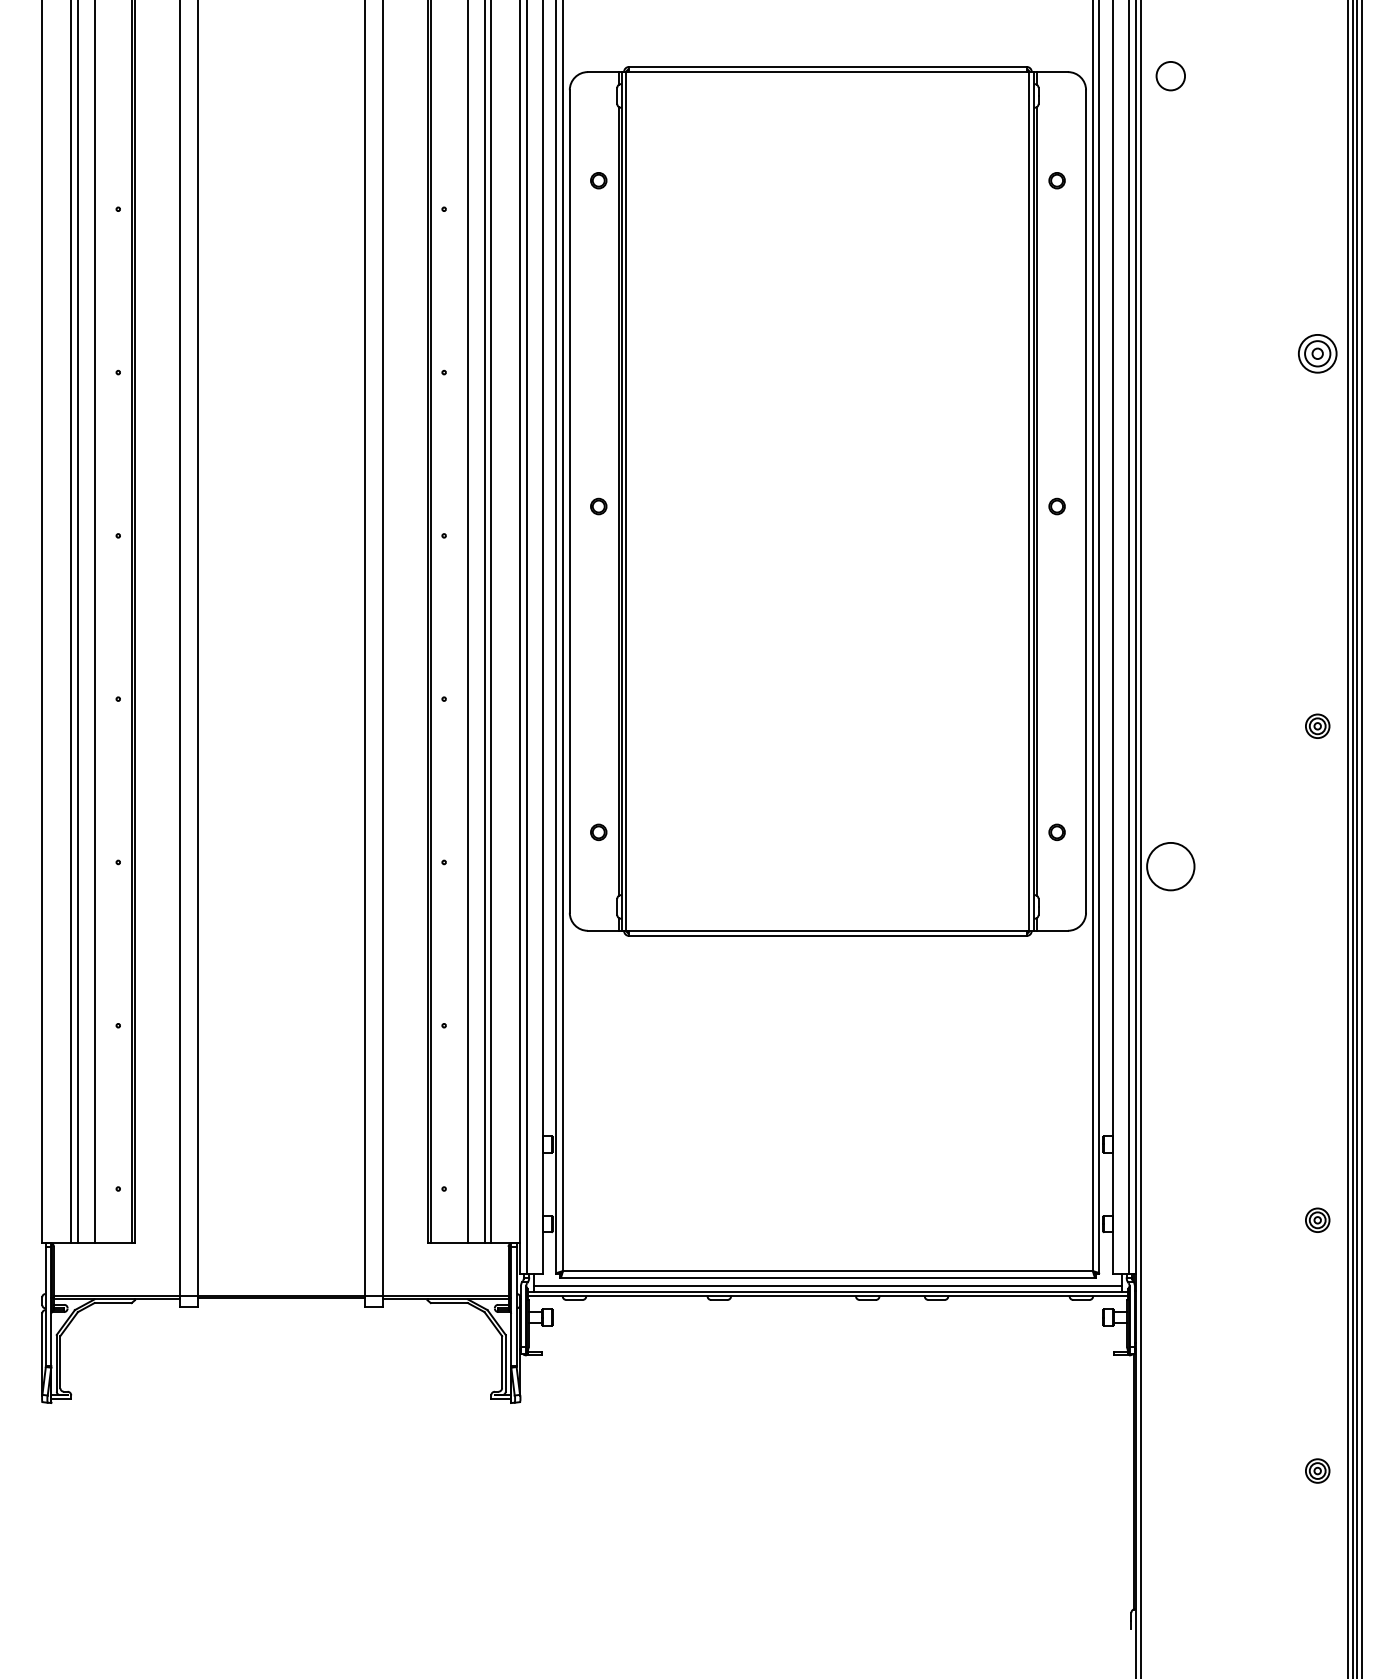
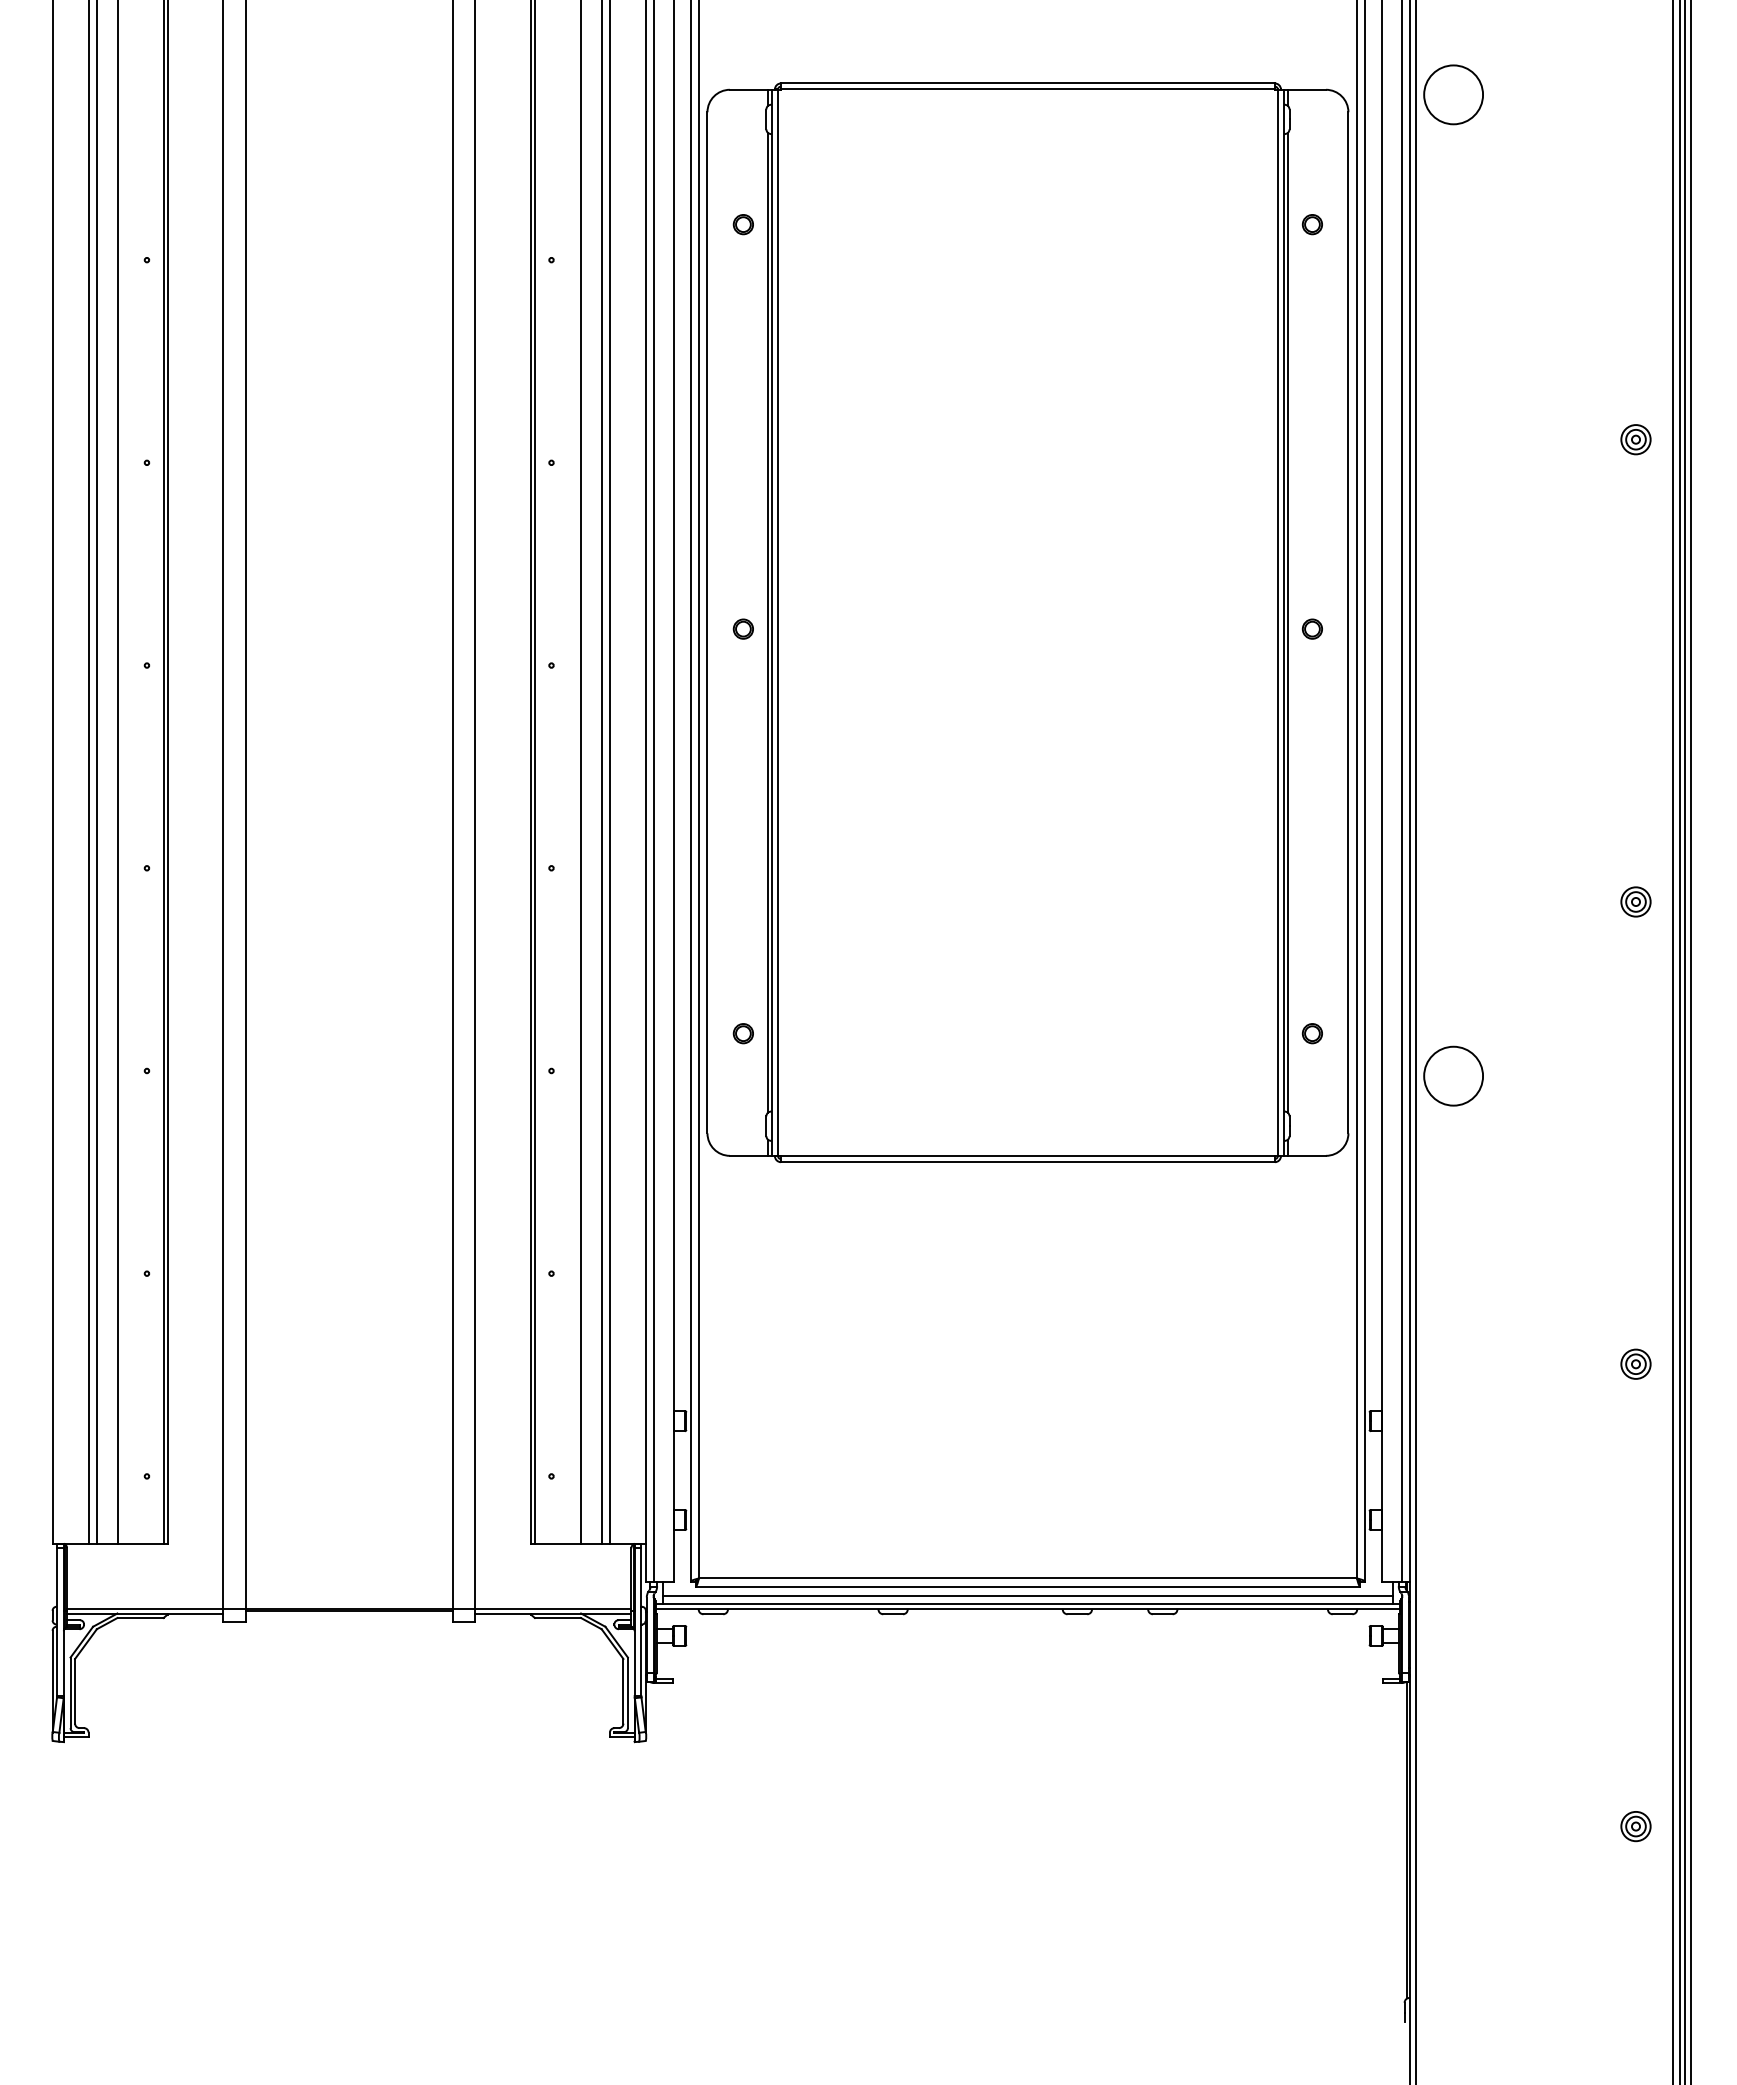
circle: (1170, 75) -> (1453, 94), size x1.67
part: (1317, 353) -> (1635, 439), size x0.62
part: (1317, 1219) -> (1635, 1363), moved

